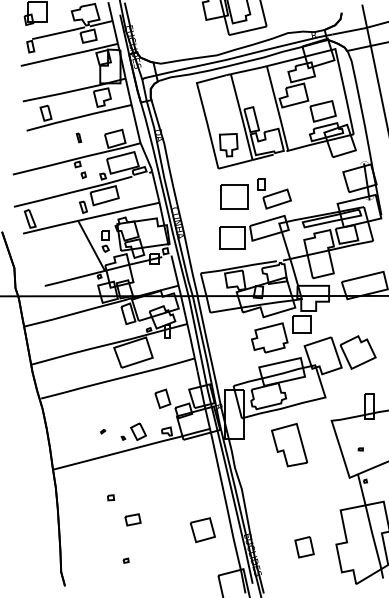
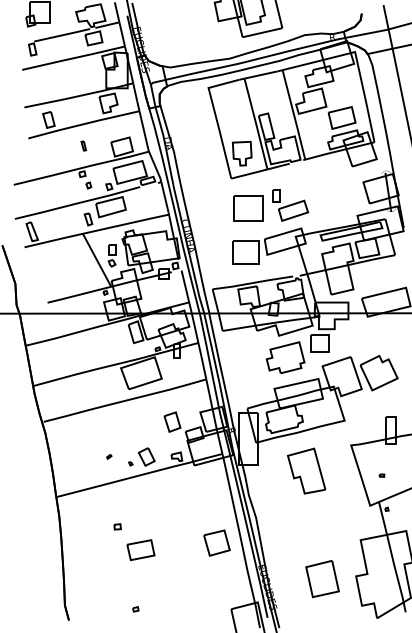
part: (132, 519) -> (140, 549), size x1.67
part: (202, 530) -> (216, 543), moved
part: (304, 547) -> (322, 579), size x1.67
part: (125, 560) -> (135, 609), moved

